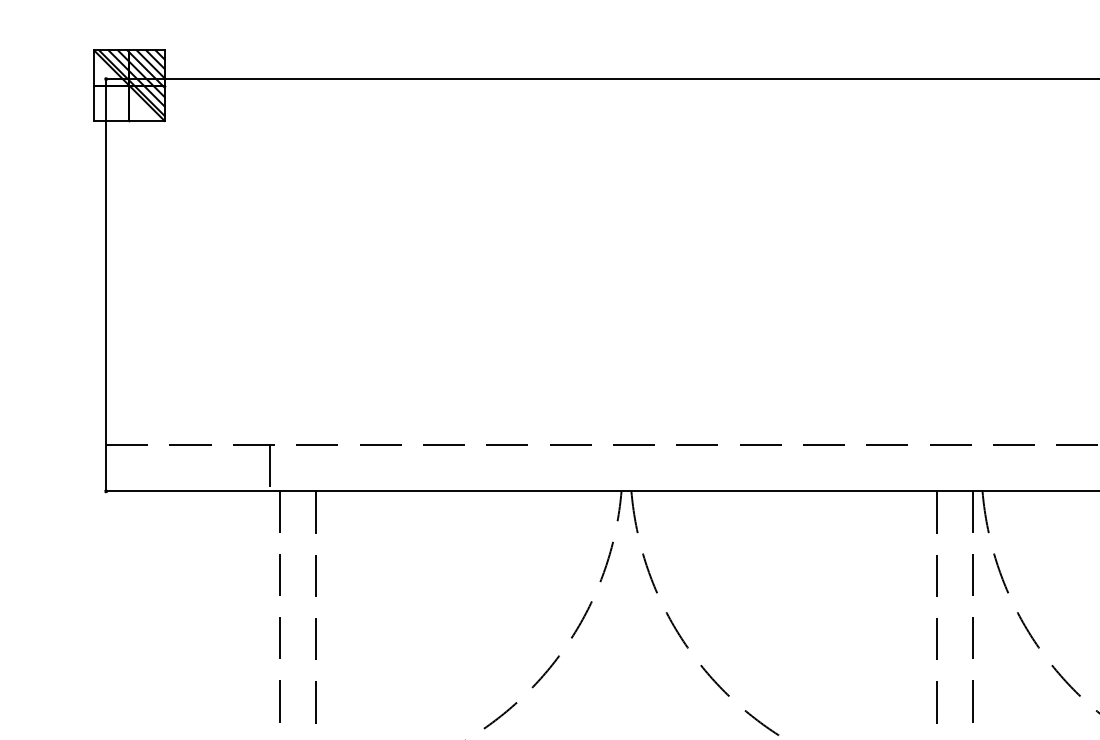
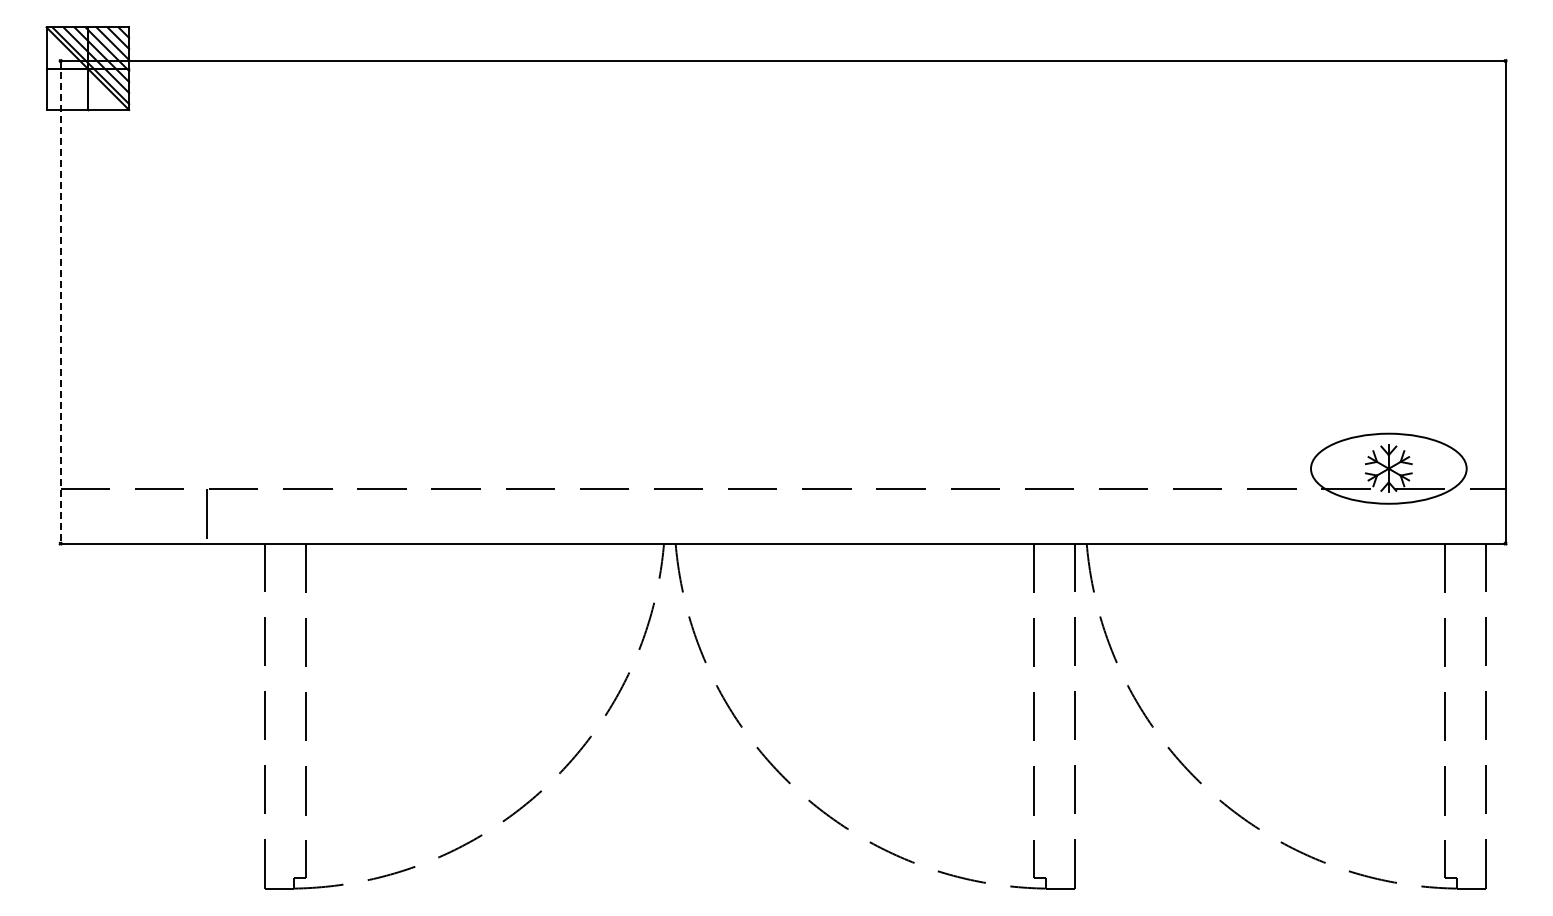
line: (106, 285) -> (60, 302), solid -> dashed
line: (270, 468) -> (206, 516), moved

